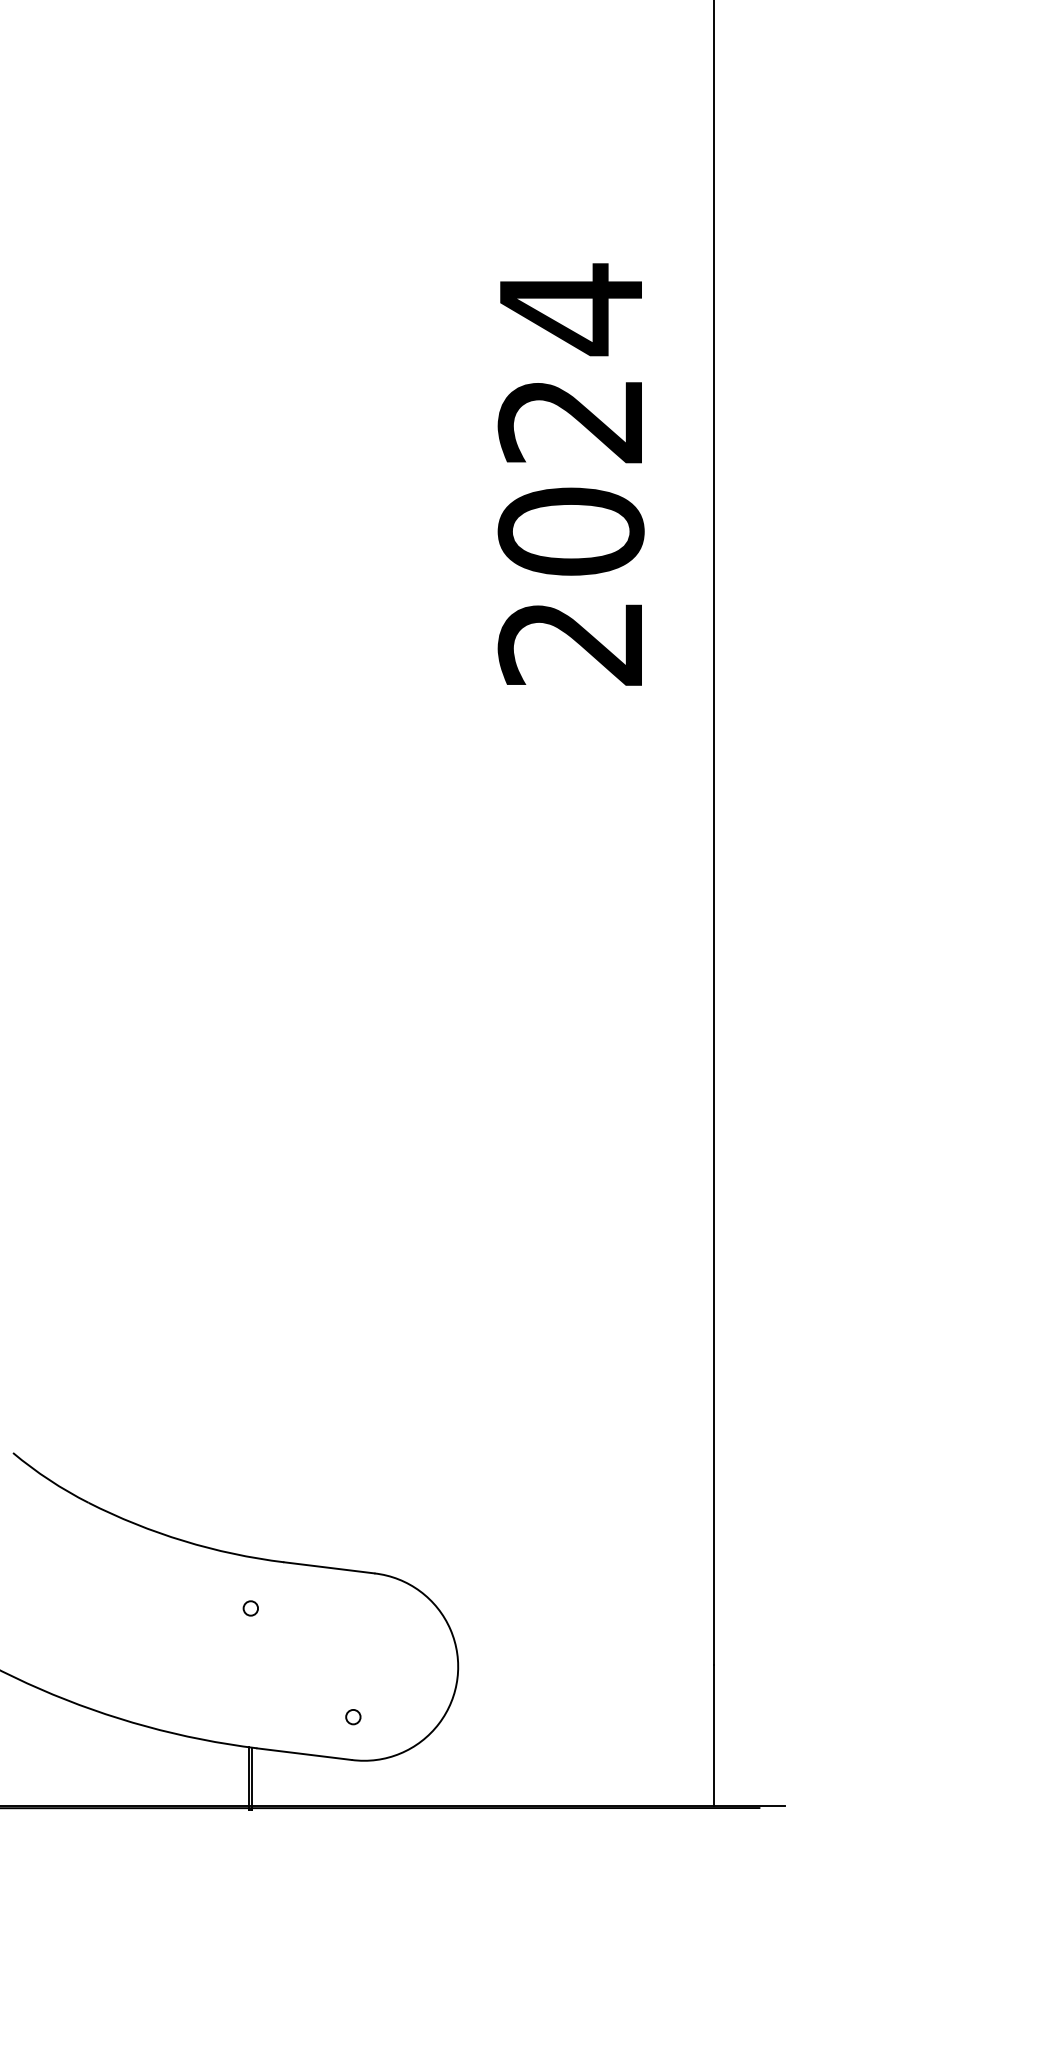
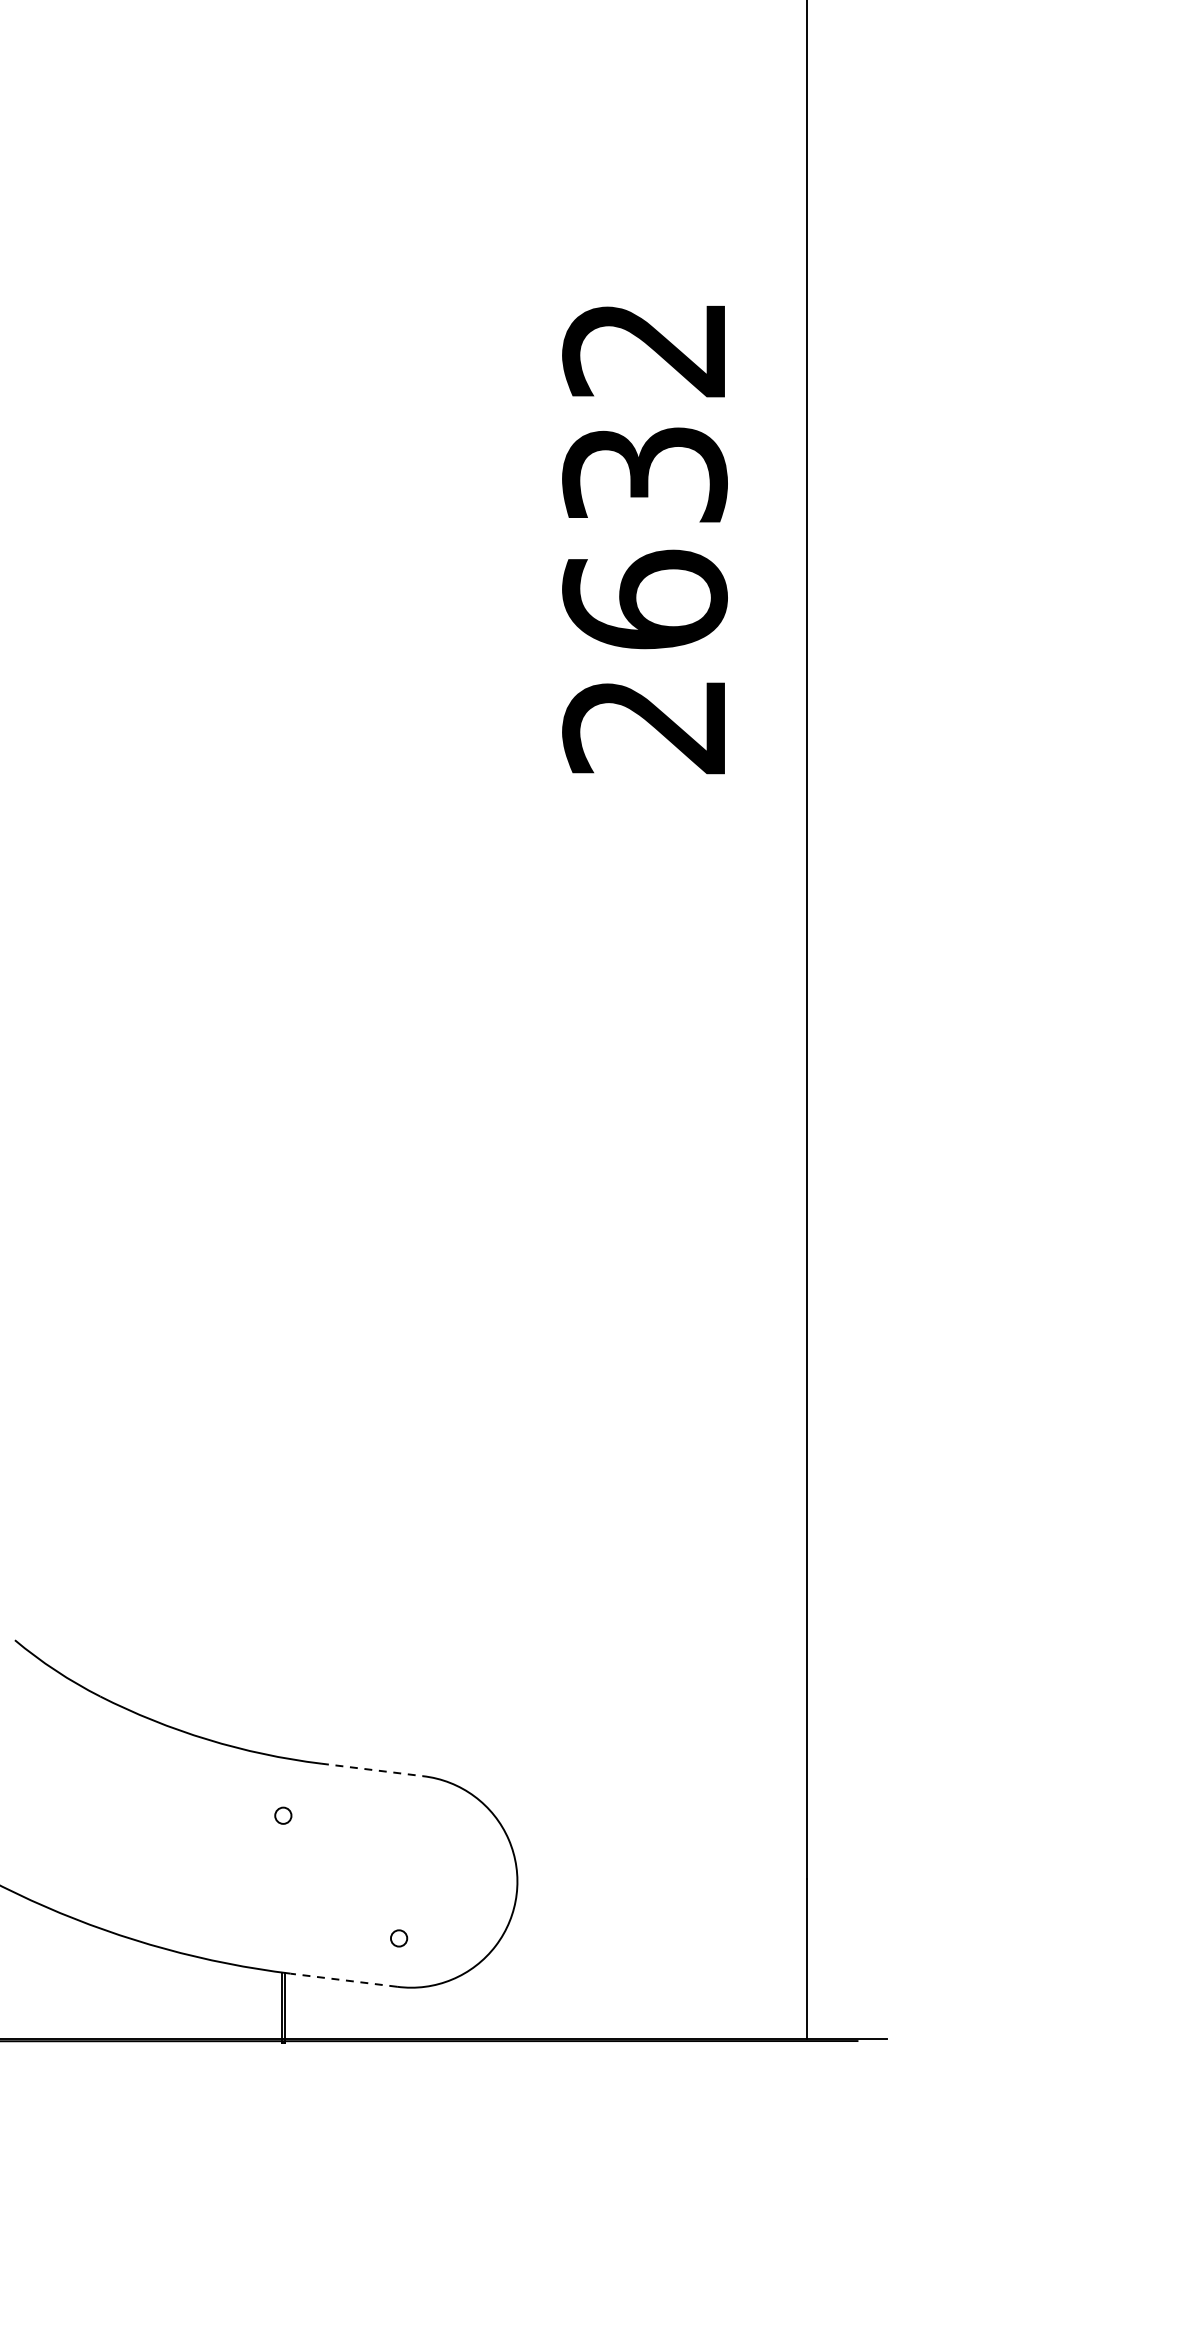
text: (570, 419) -> (644, 473), 2024 -> 2632
line: (329, 1567) -> (372, 1769), solid -> dashed
line: (304, 1754) -> (343, 1980), solid -> dashed

